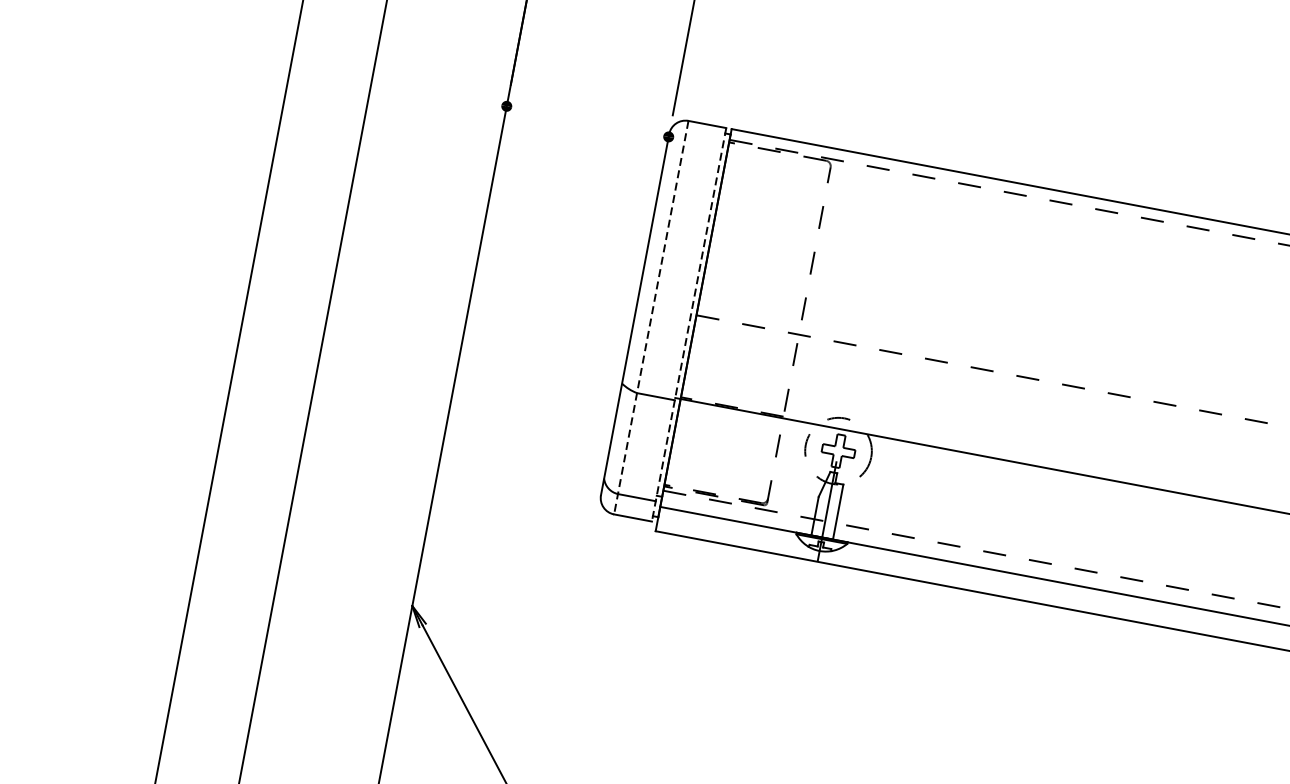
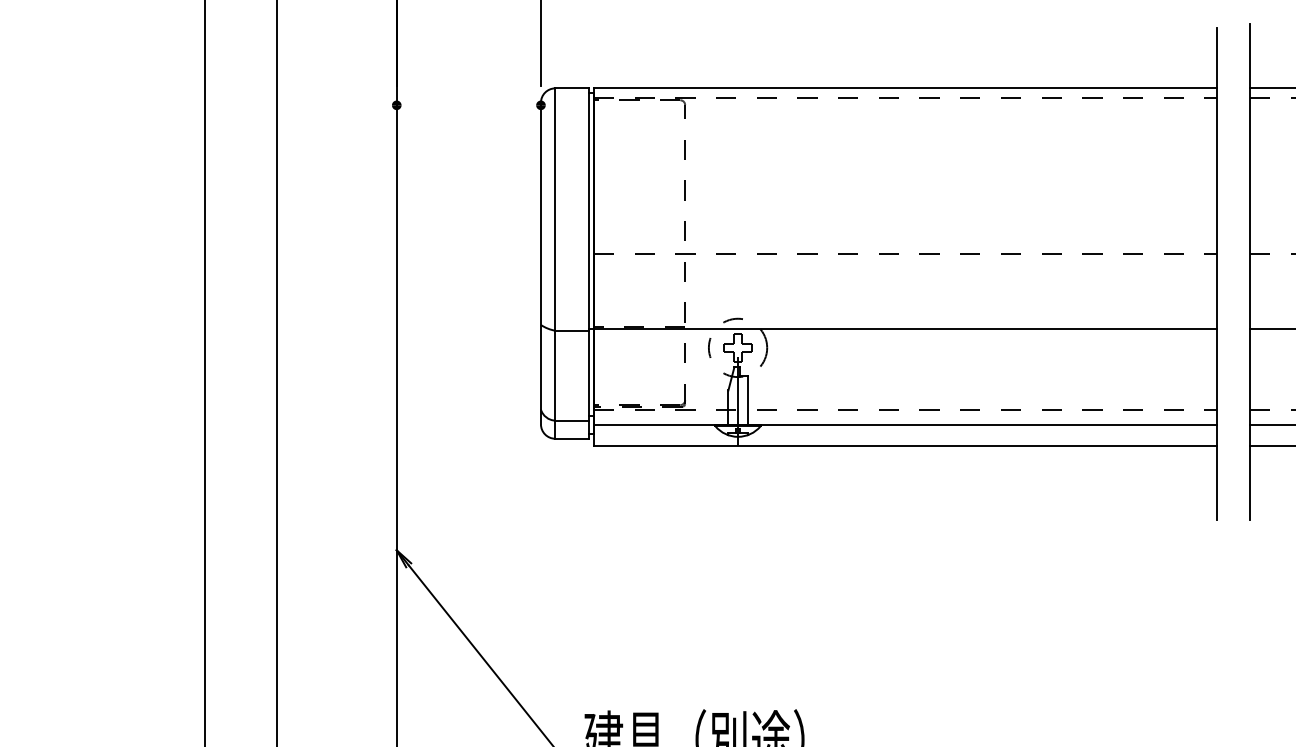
line: (651, 318) -> (555, 264), dashed -> solid
line: (689, 325) -> (589, 264), dashed -> solid

